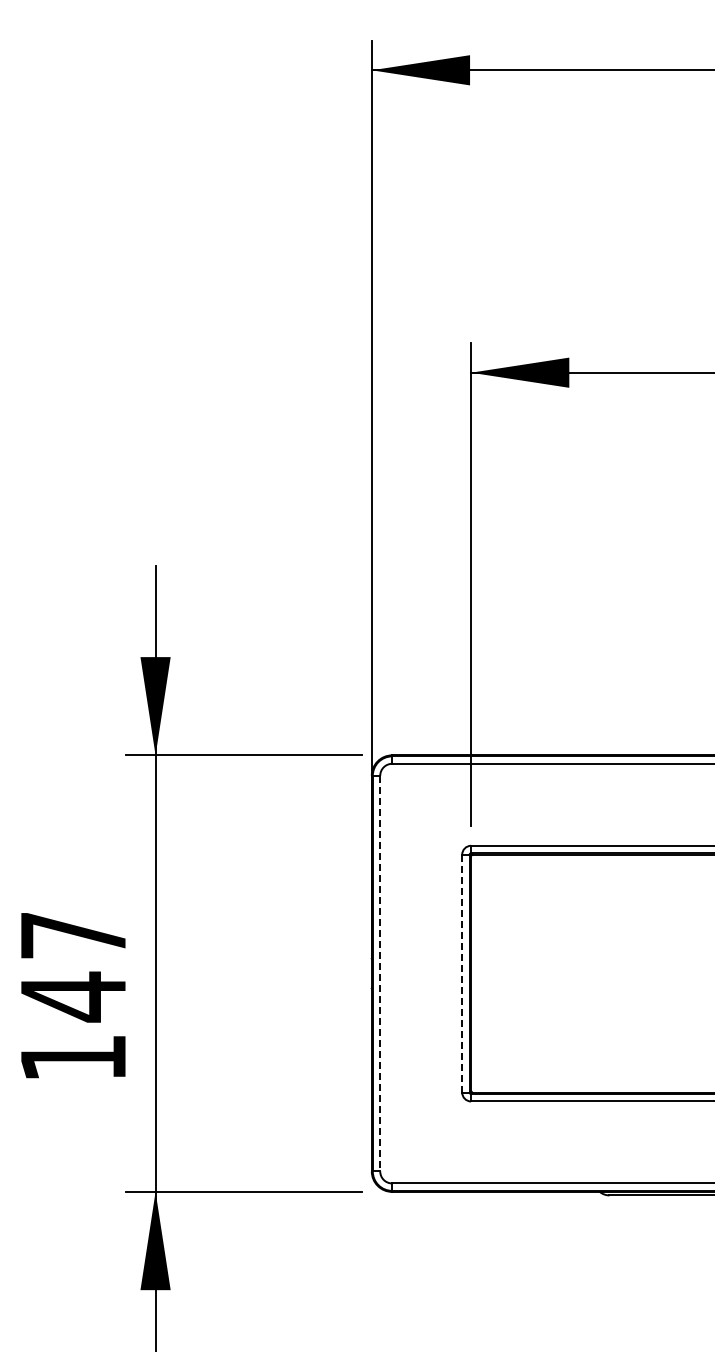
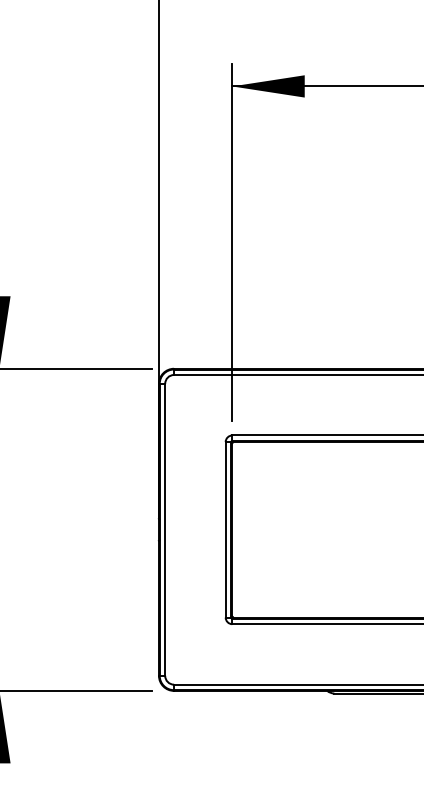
line: (380, 973) -> (165, 529), dashed -> solid
line: (462, 973) -> (225, 529), dashed -> solid

